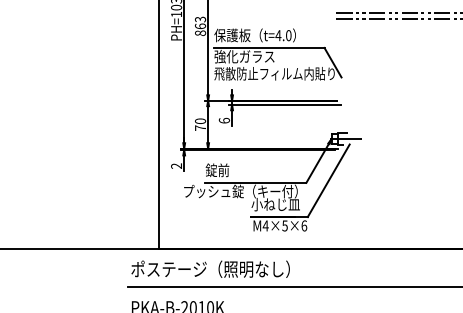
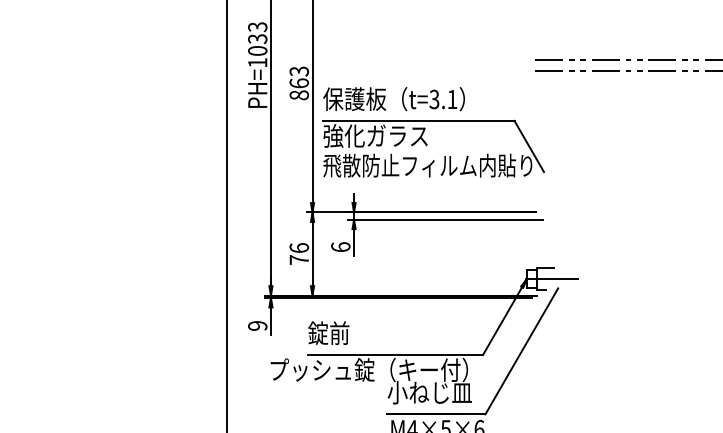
text: (283, 35) -> (443, 99), t=4.0 -> t=3.1
text: (200, 120) -> (299, 246), 70 -> 76
text: (176, 165) -> (257, 324), 2 -> 9

